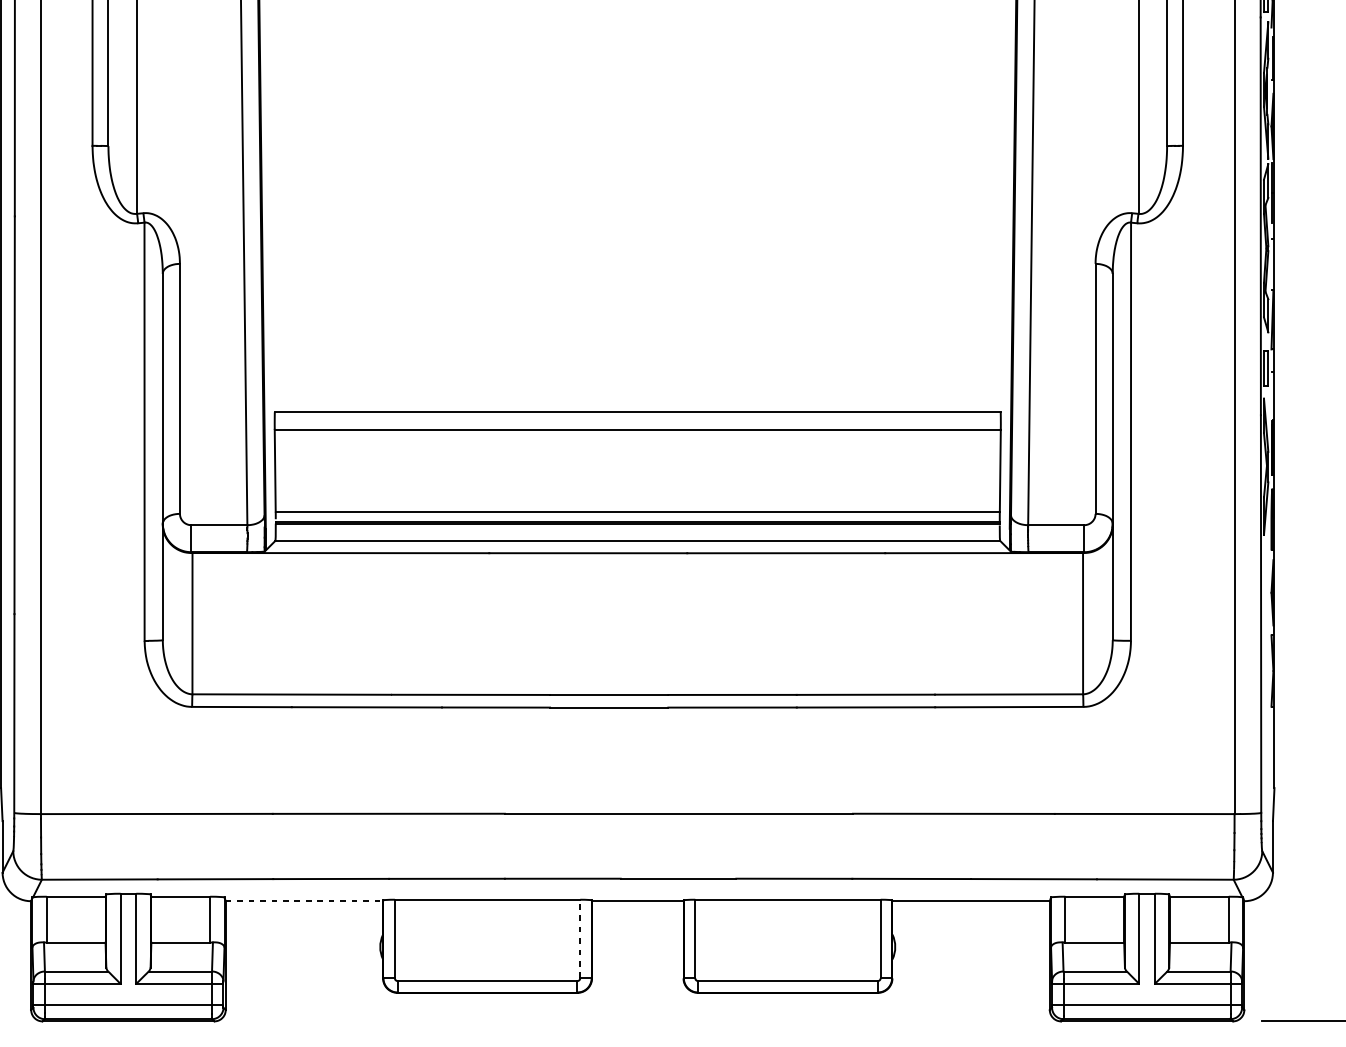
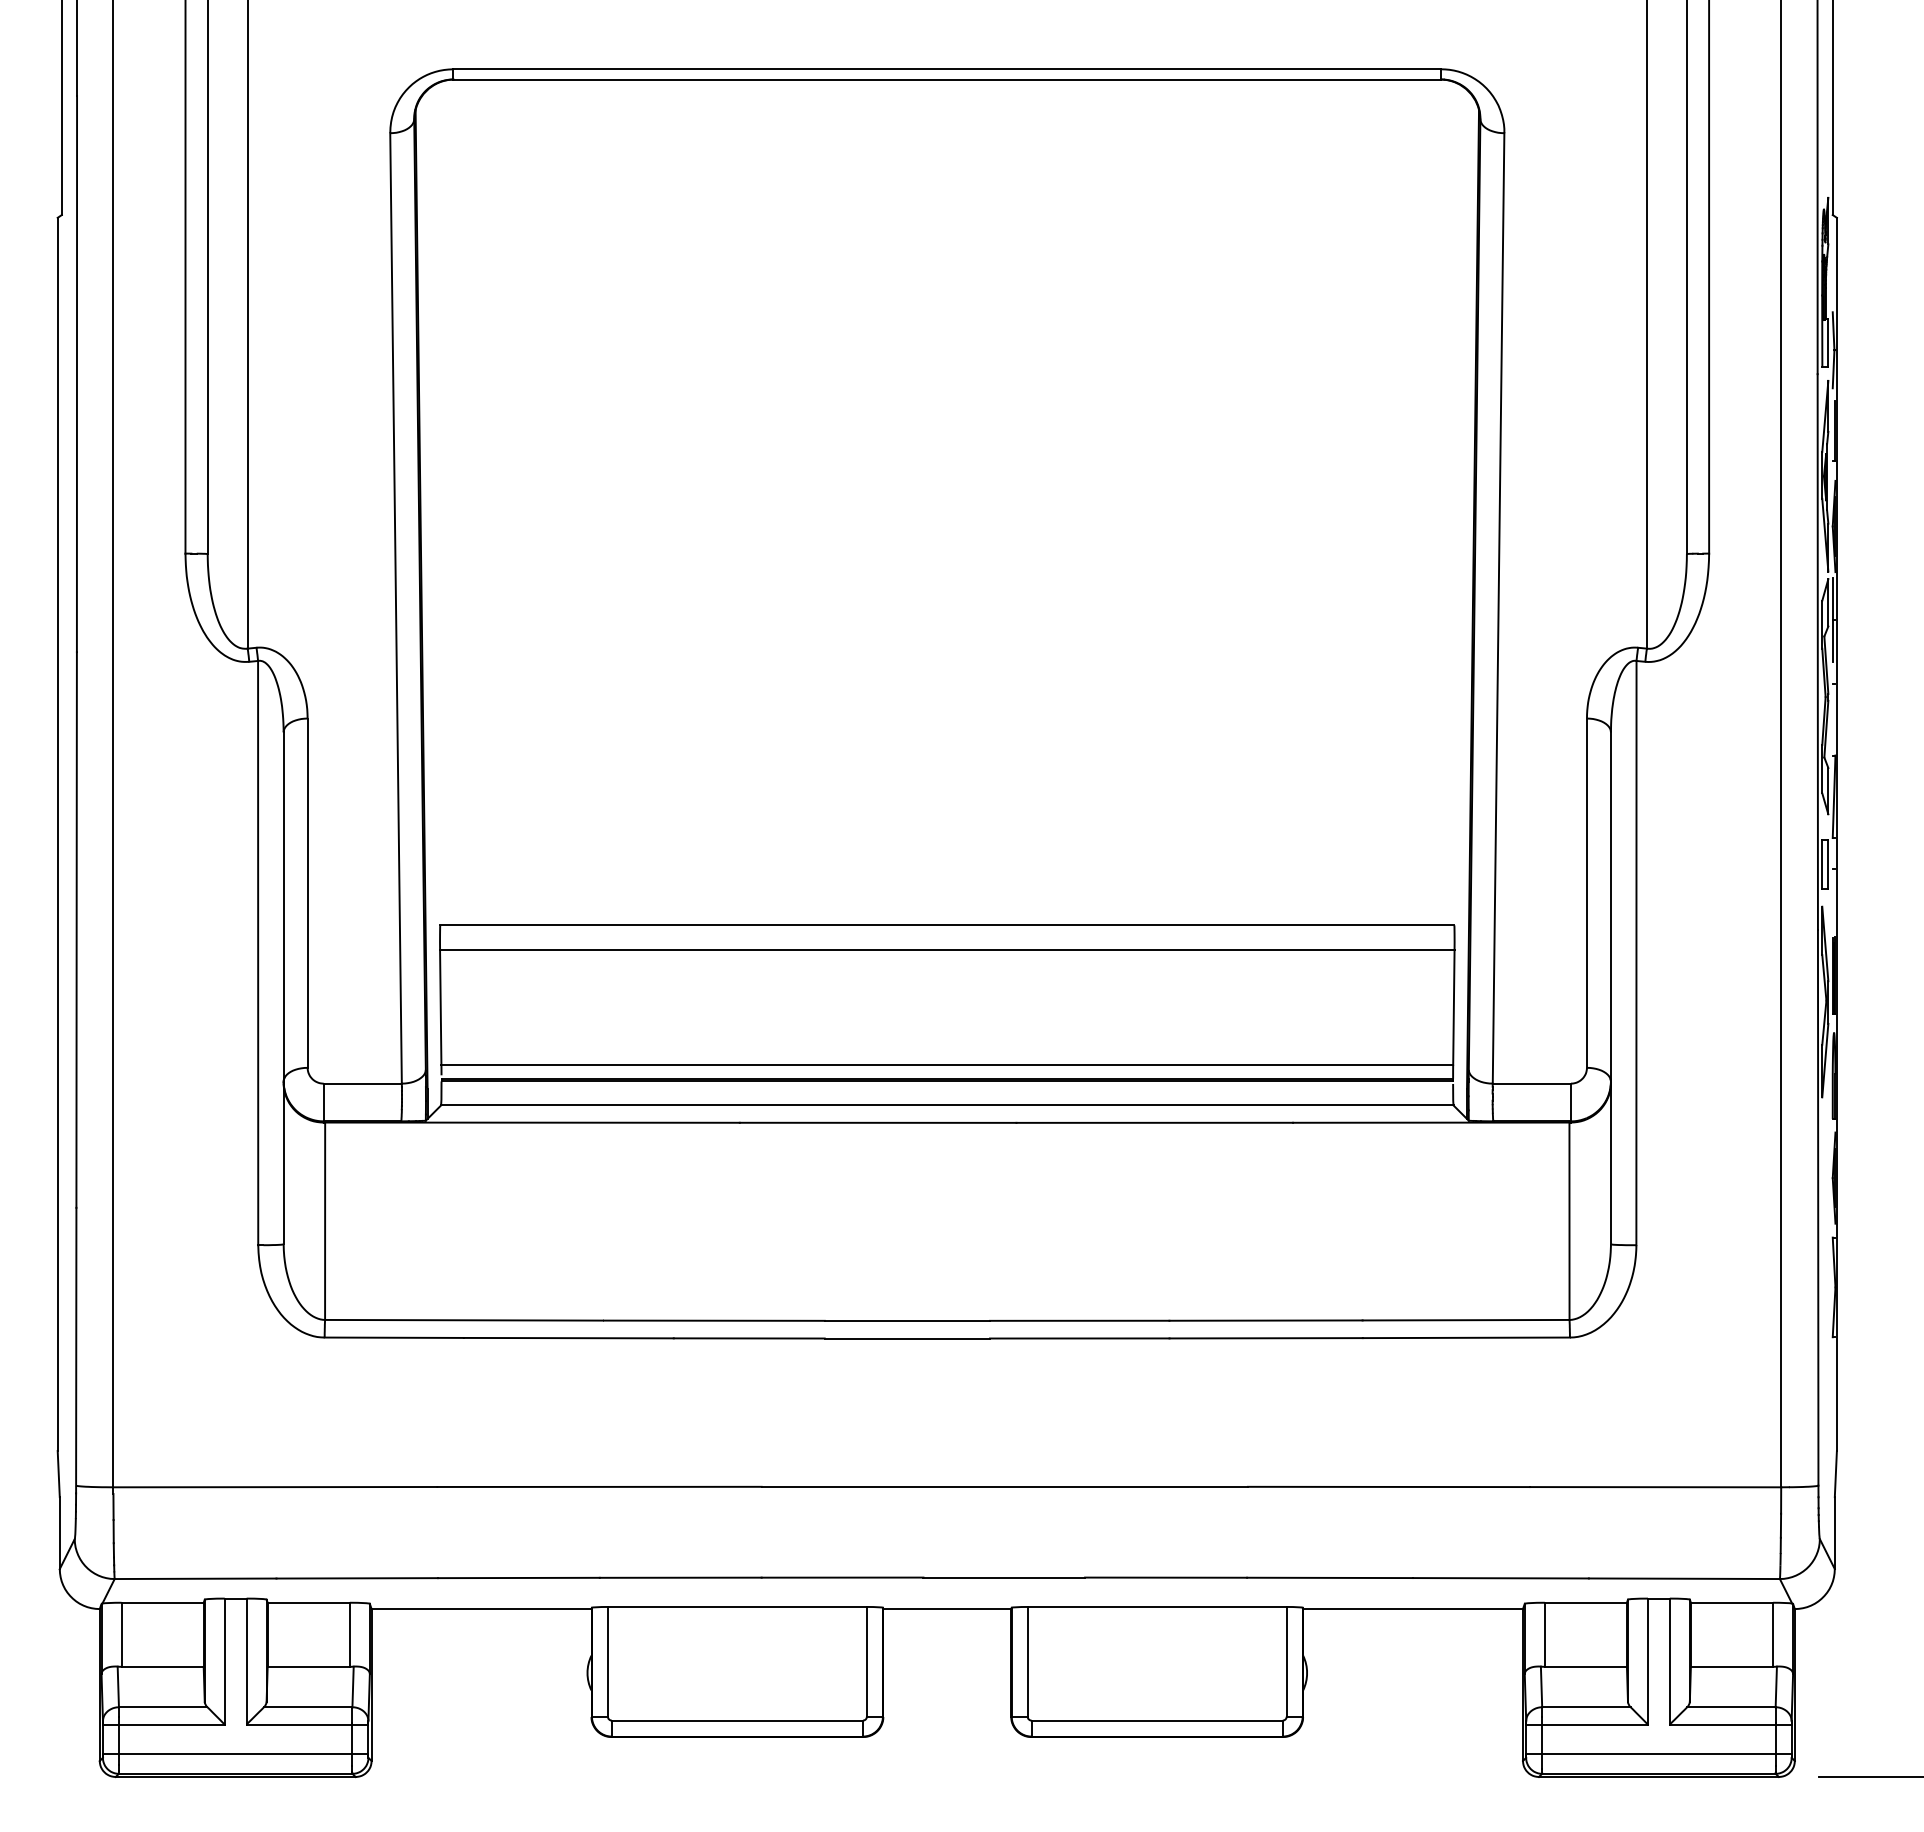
line: (304, 901) -> (481, 1609), dashed -> solid
line: (579, 938) -> (866, 1661), dashed -> solid

